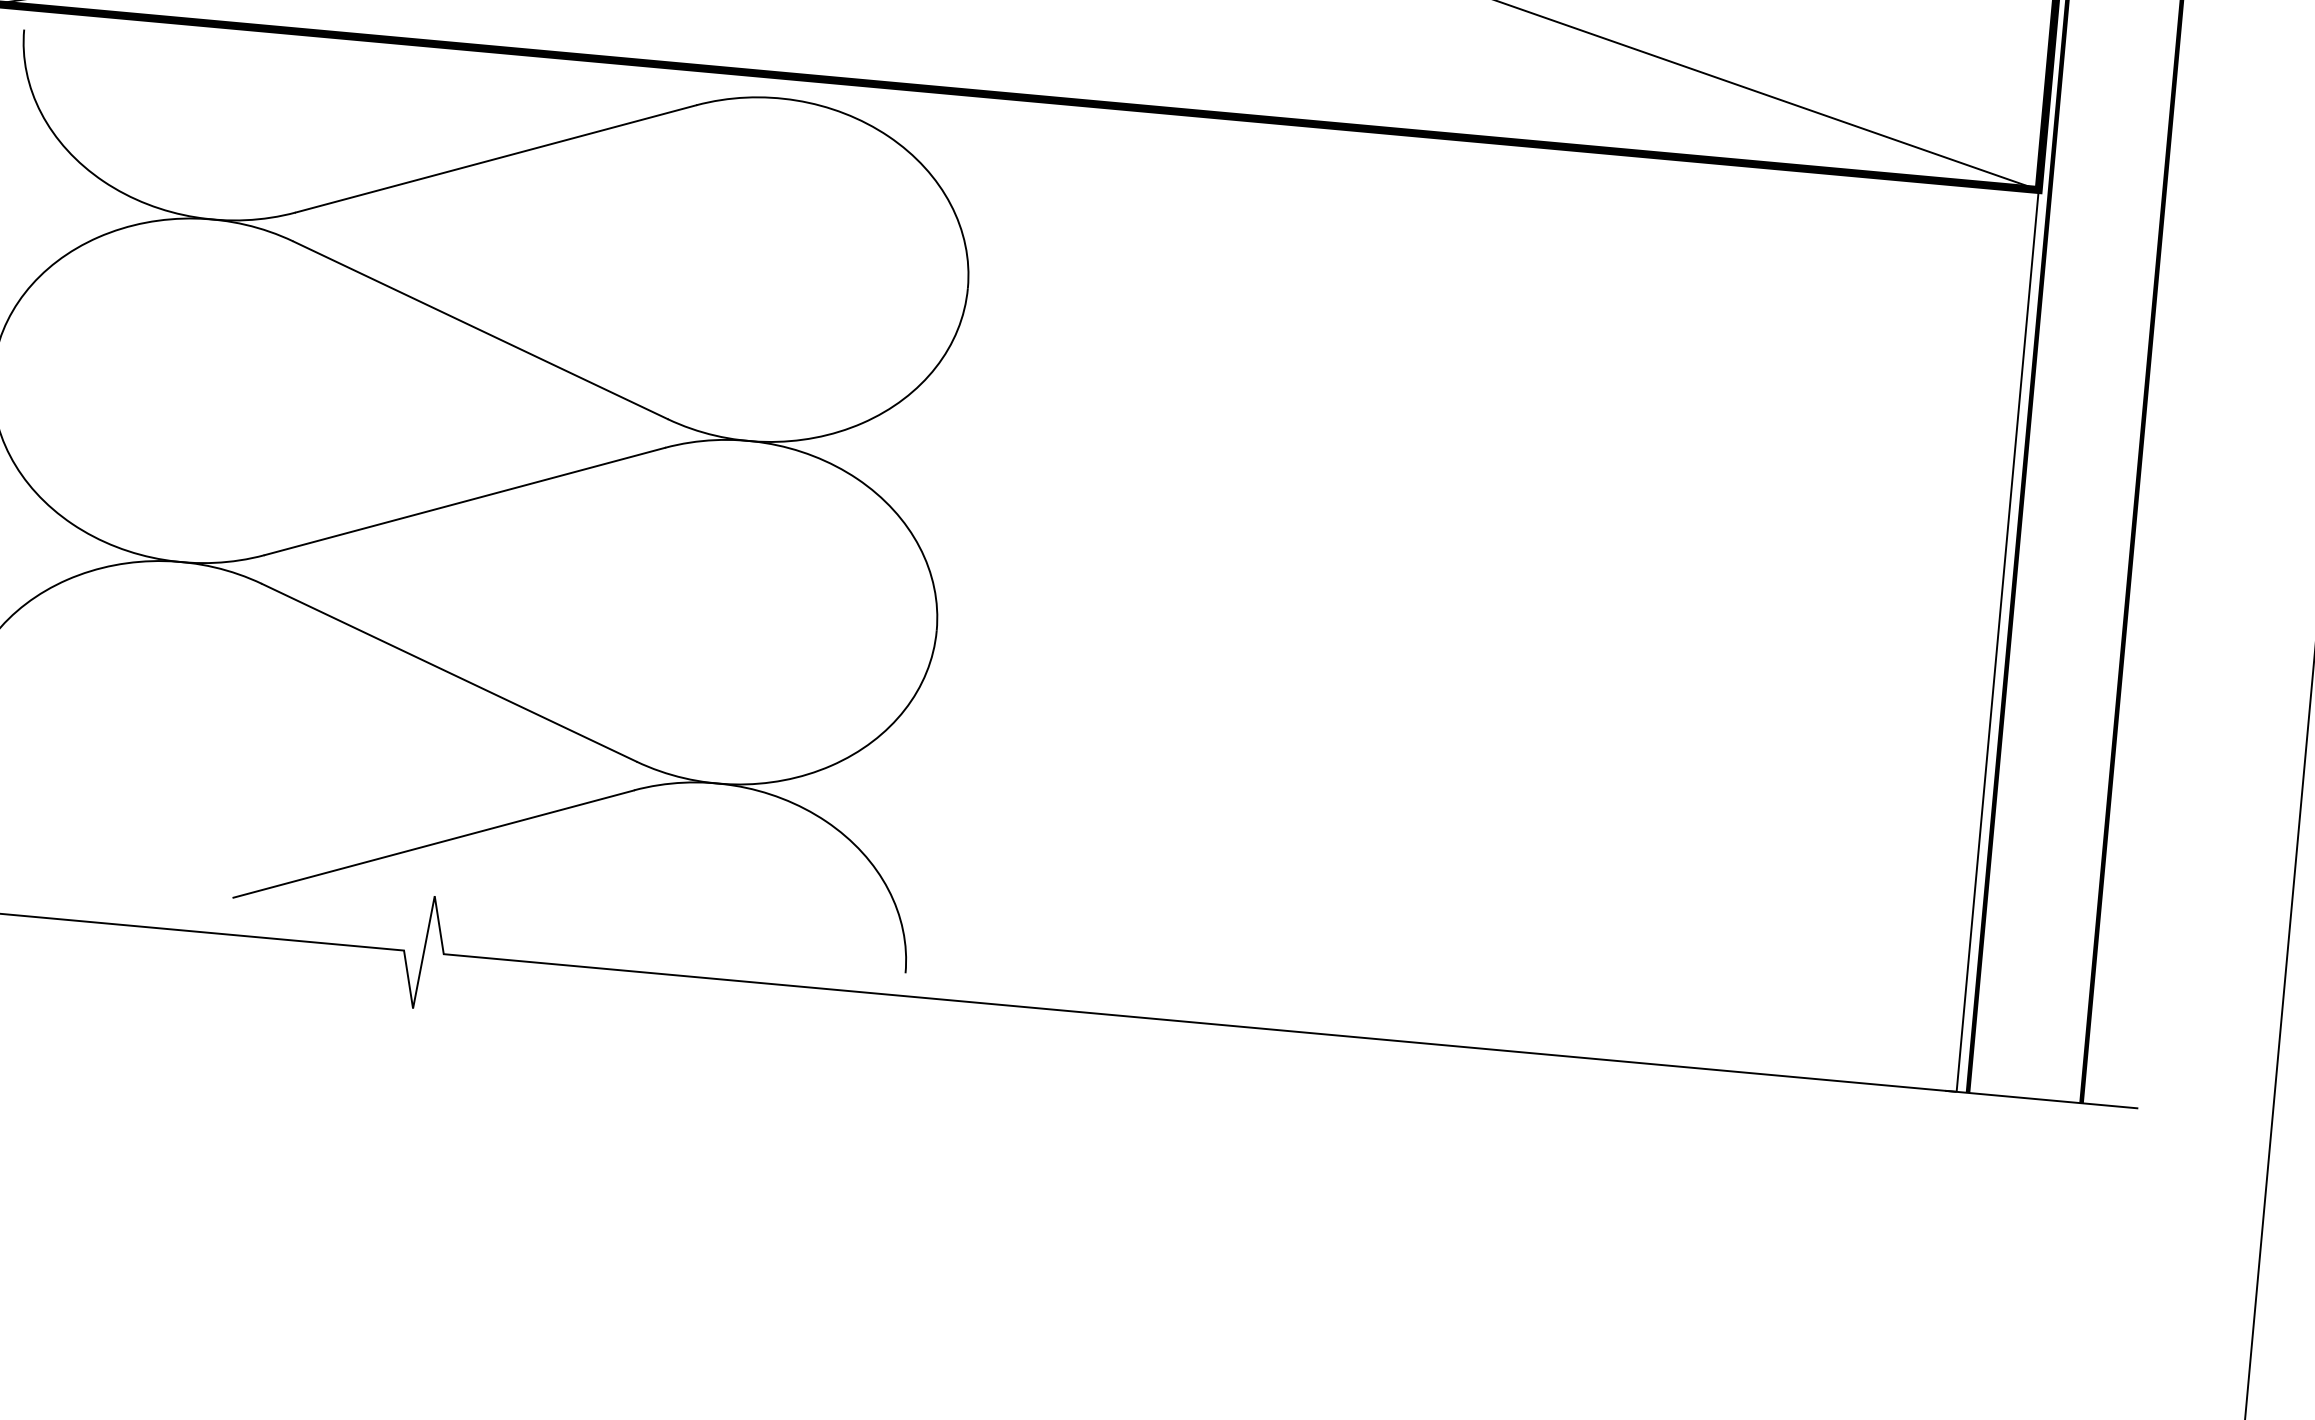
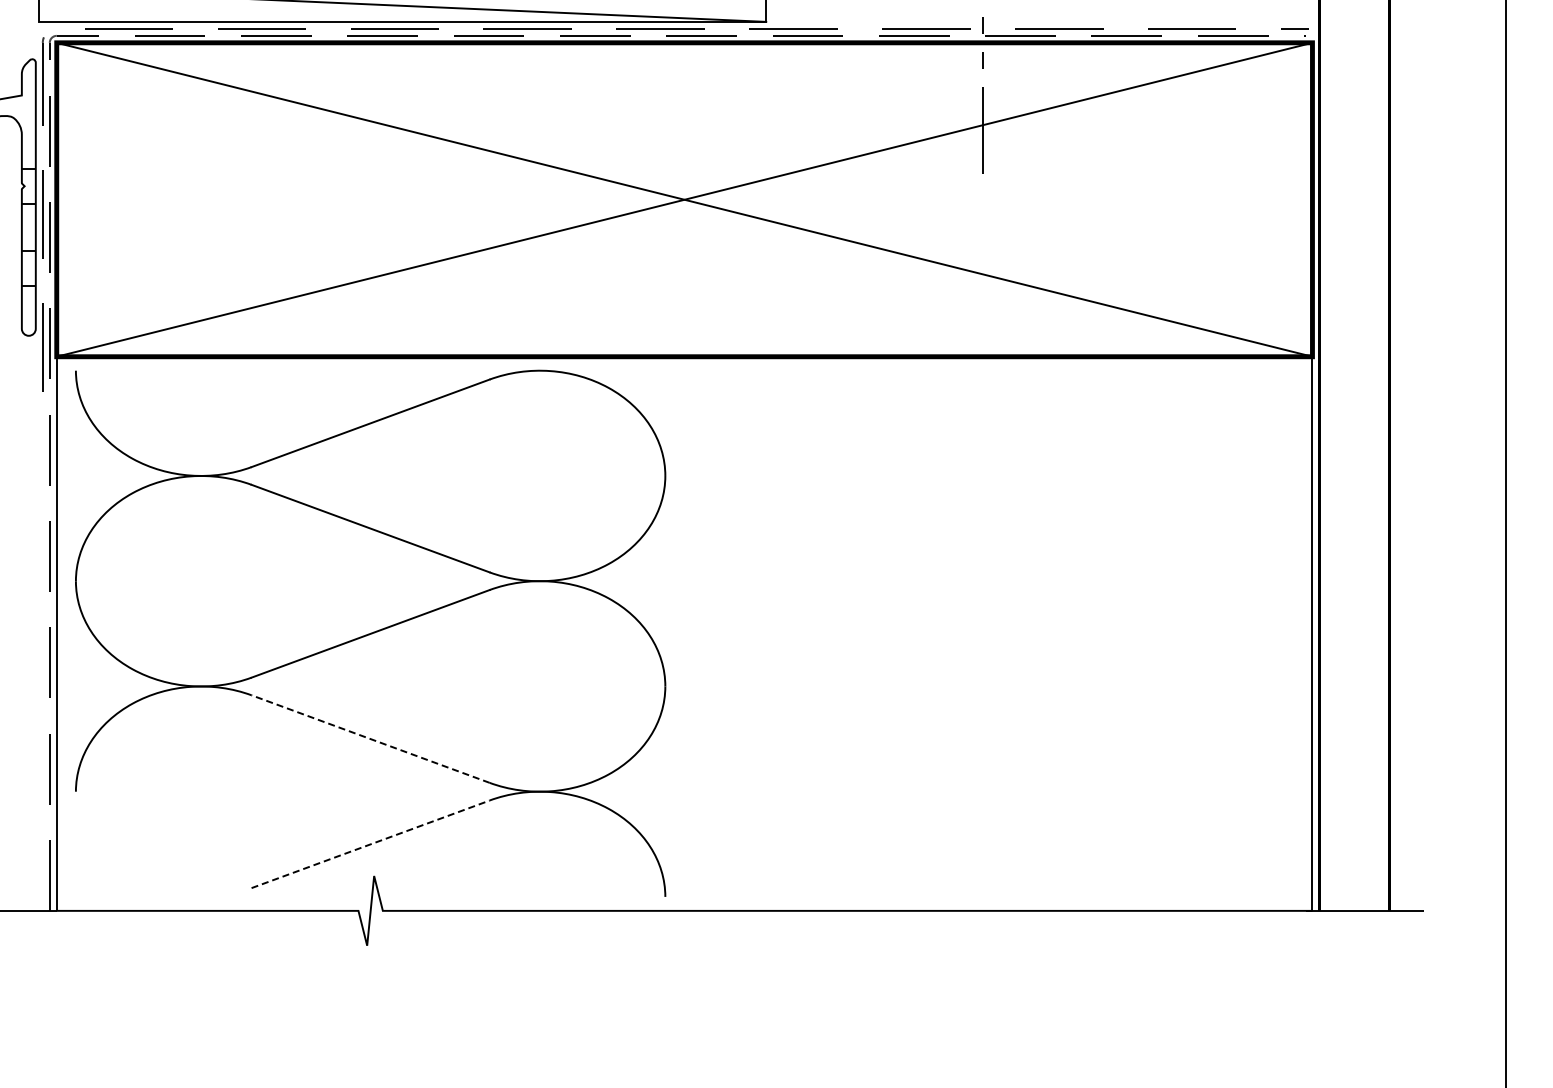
line: (448, 673) -> (370, 739), solid -> dashed
line: (433, 844) -> (370, 844), solid -> dashed

